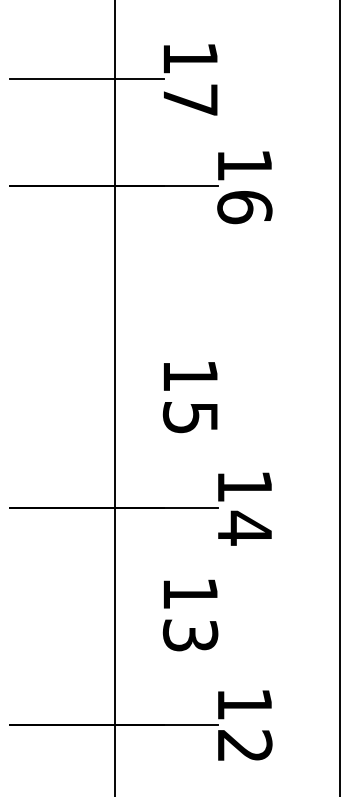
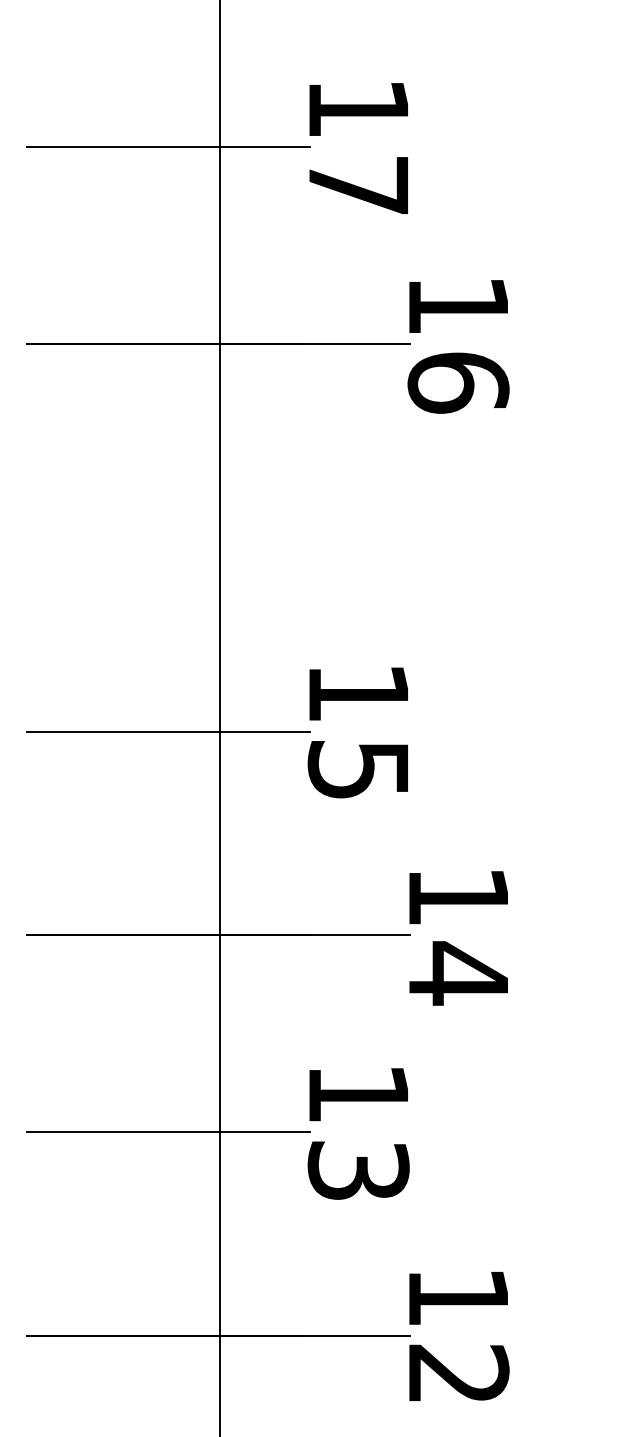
line: (86, 396) -> (167, 730), added
line: (86, 614) -> (167, 1132), added

